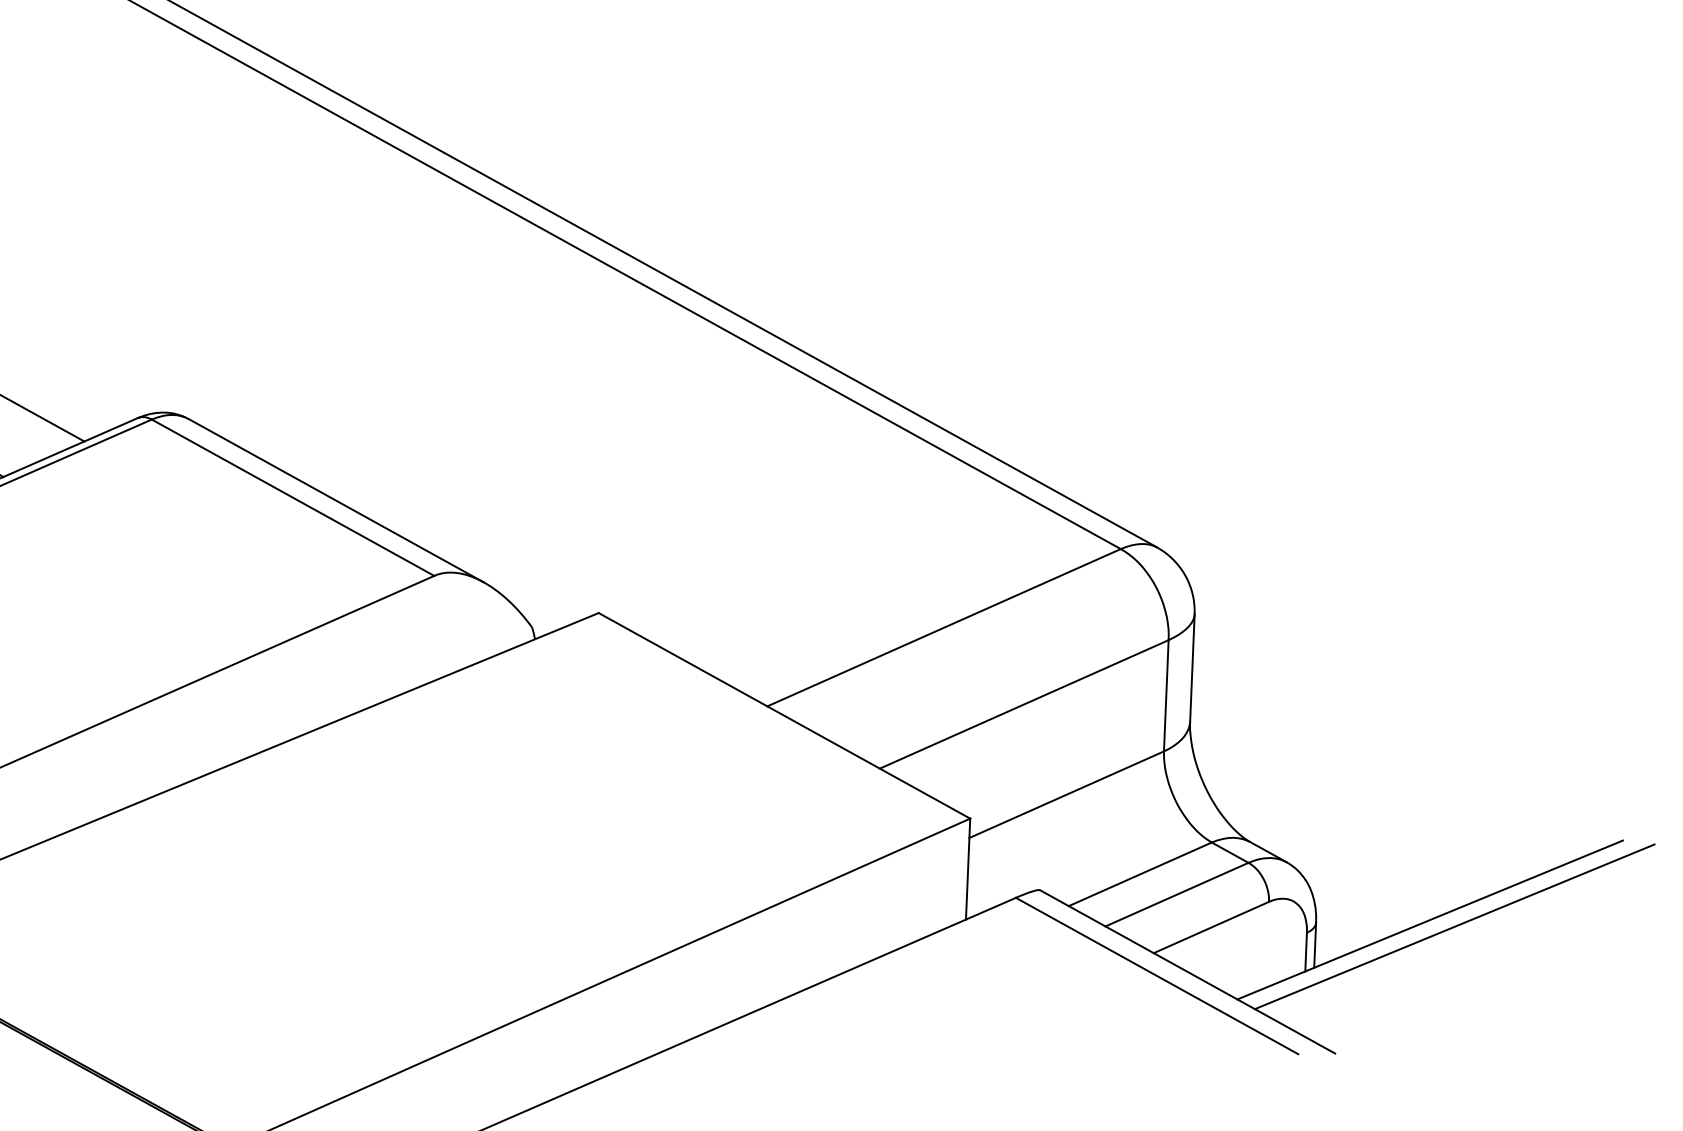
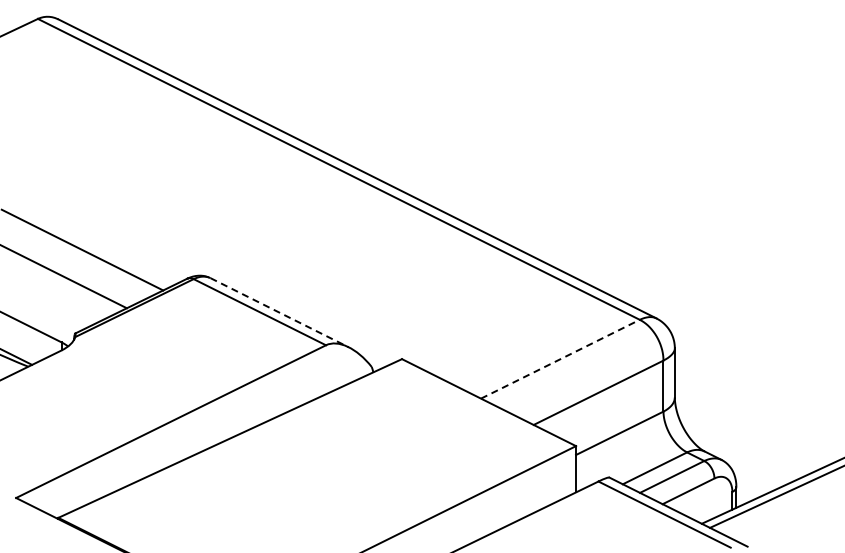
line: (338, 500) -> (280, 312), solid -> dashed
line: (944, 628) -> (560, 359), solid -> dashed

